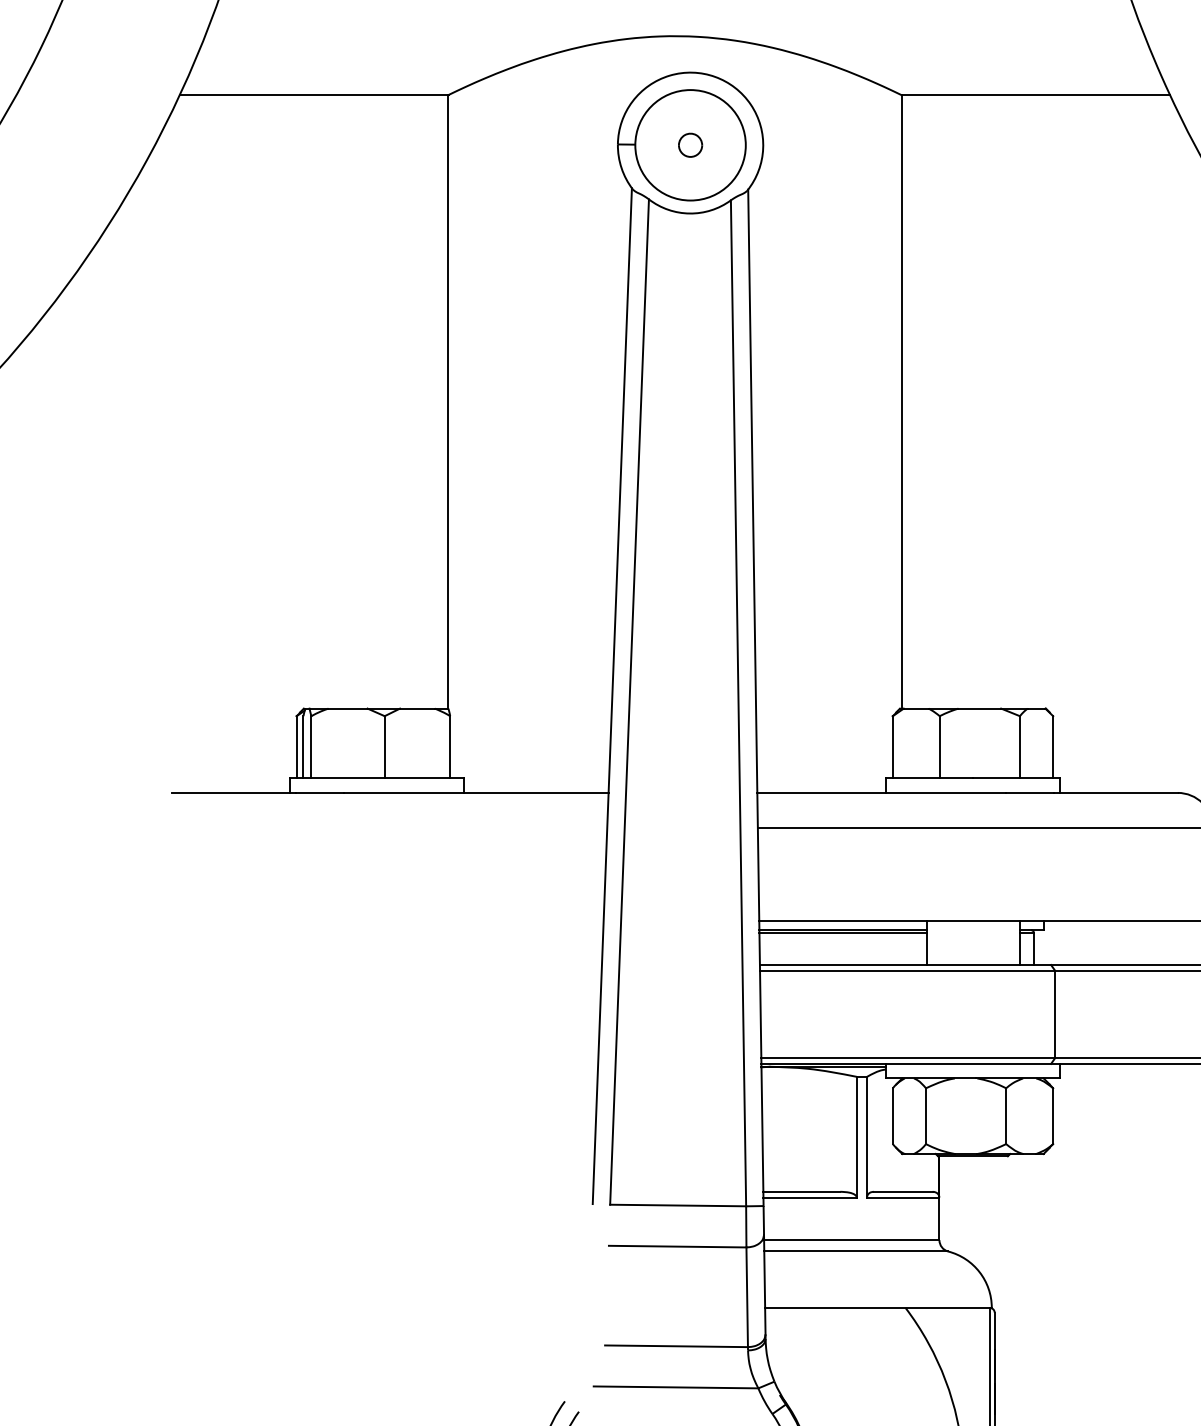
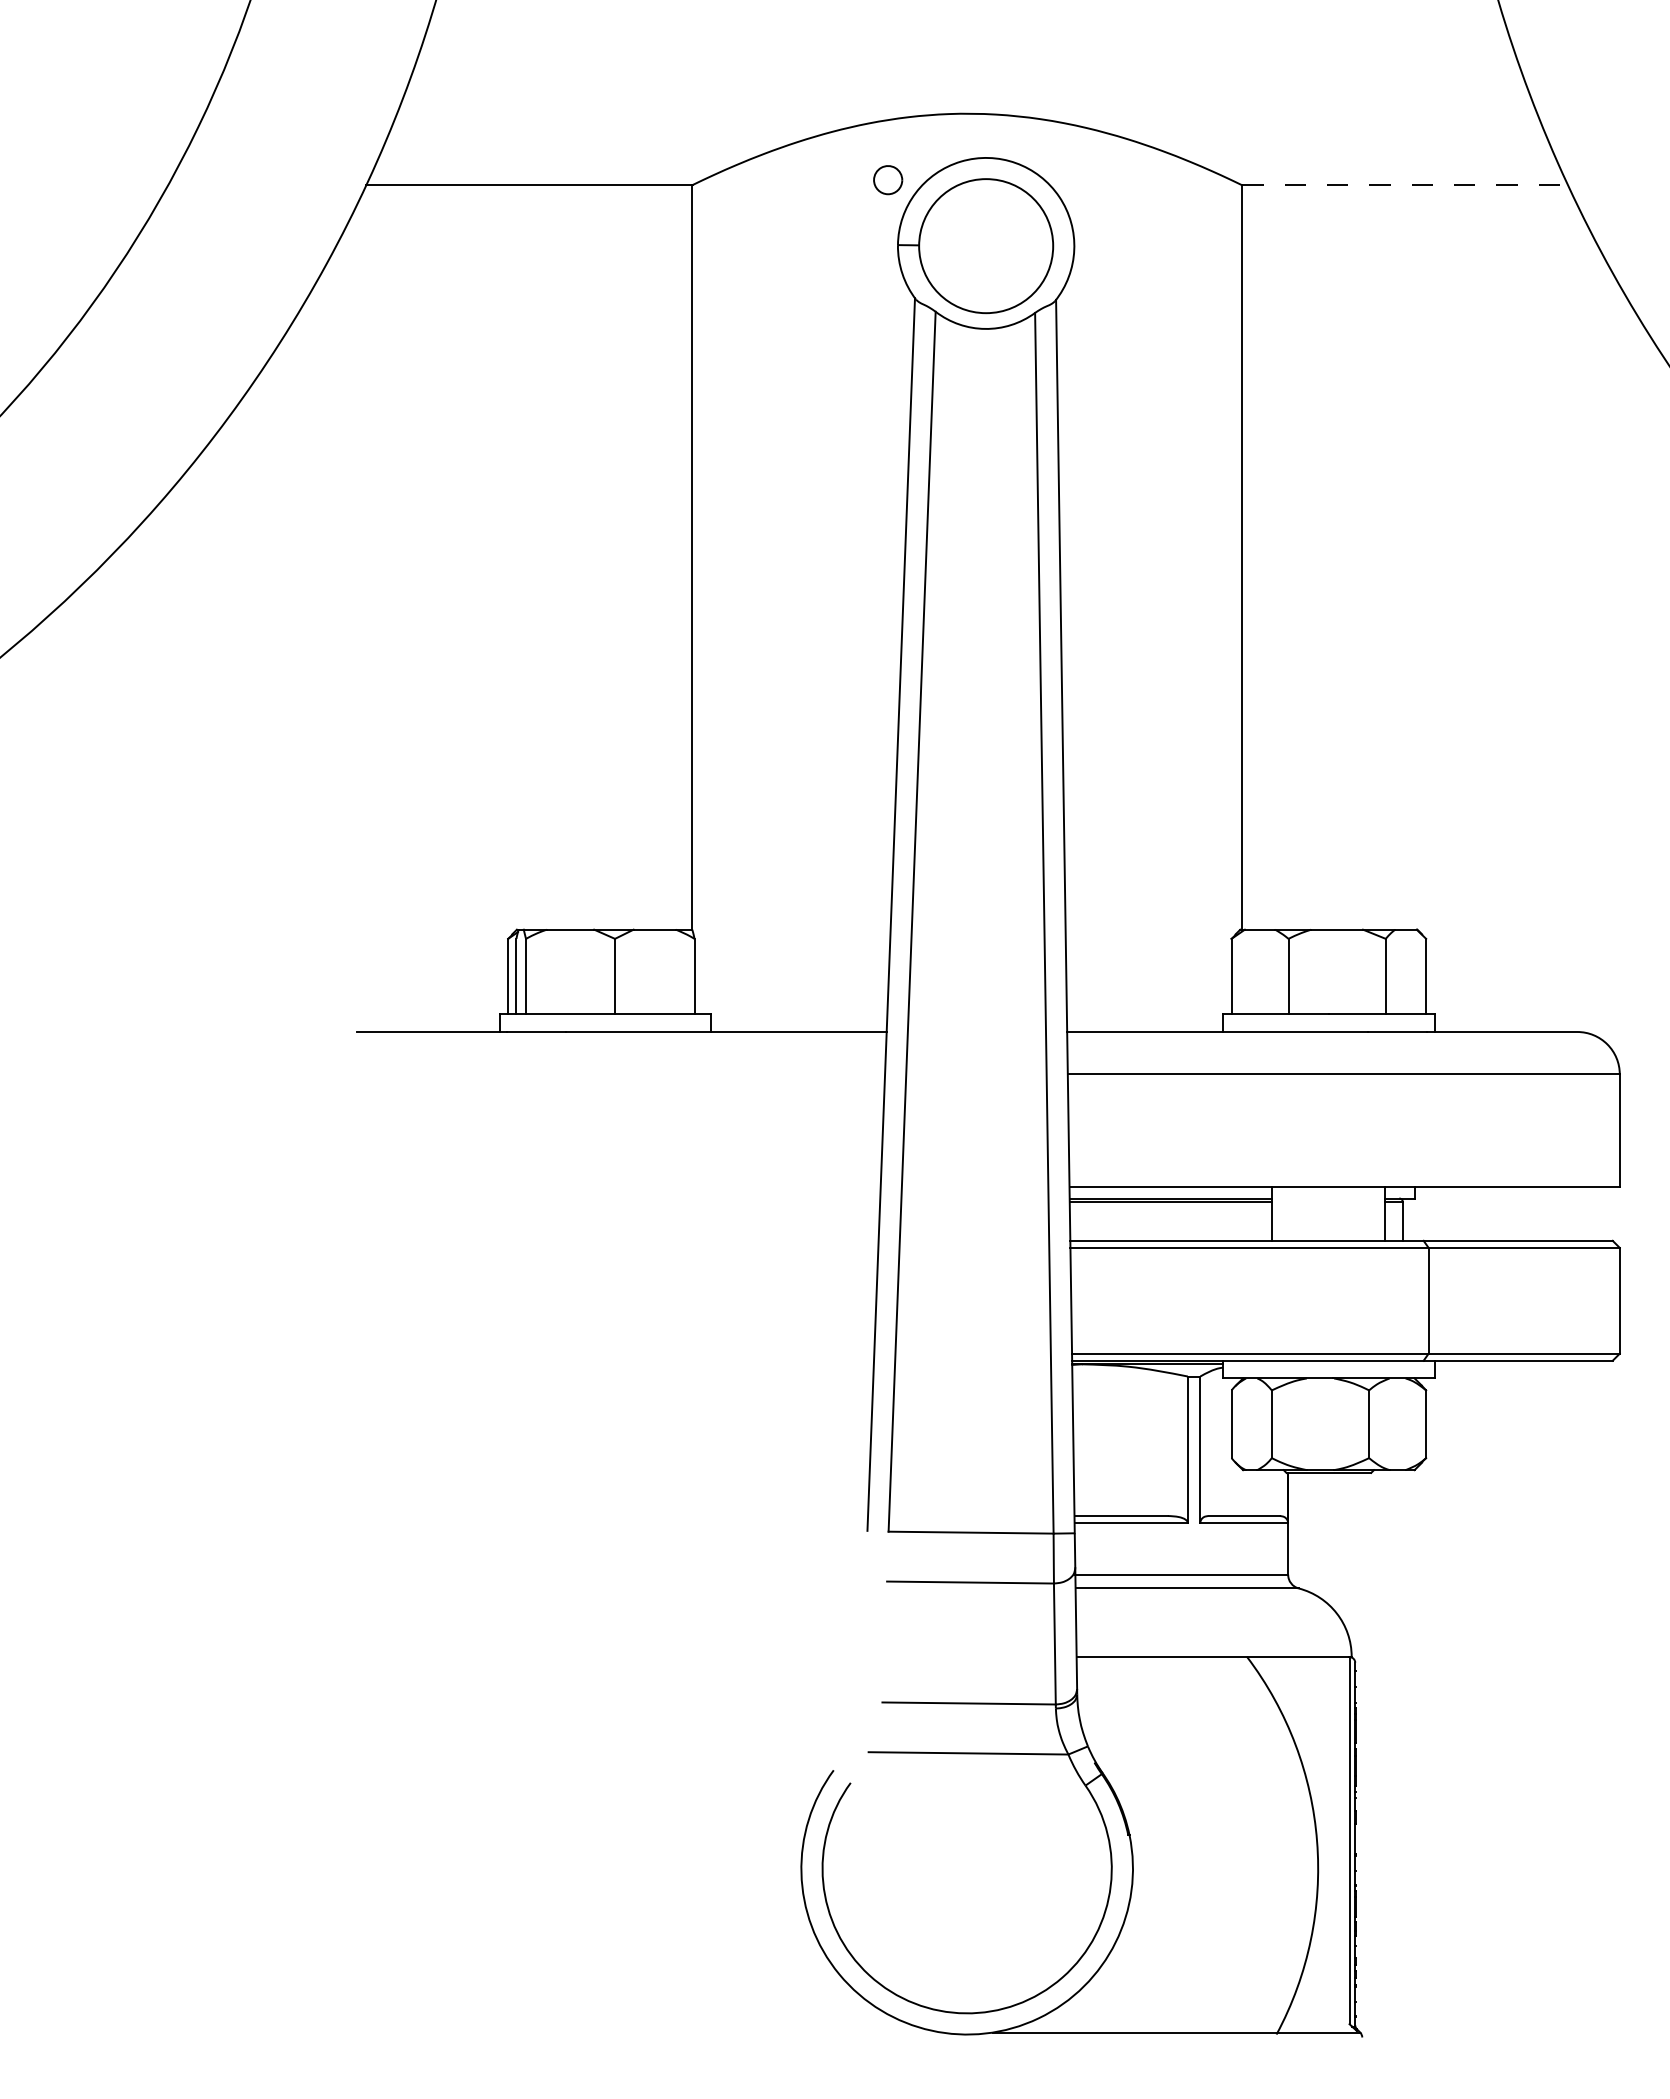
line: (1036, 95) -> (1405, 185), solid -> dashed
part: (690, 145) -> (888, 180), moved

